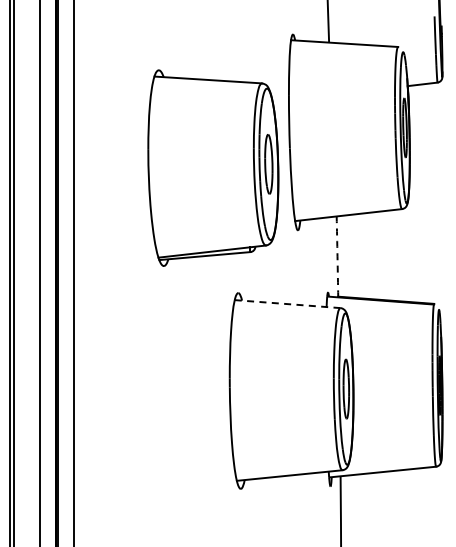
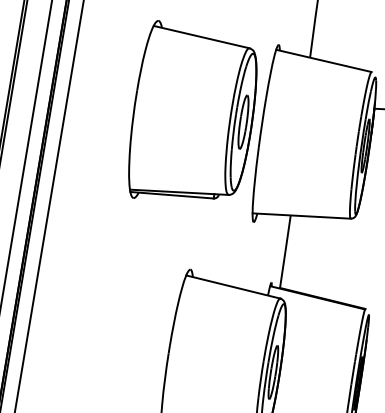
part: (213, 167) -> (193, 116), moved
arc: (337, 256) -> (285, 251), dashed -> solid
line: (288, 304) -> (234, 287), dashed -> solid

